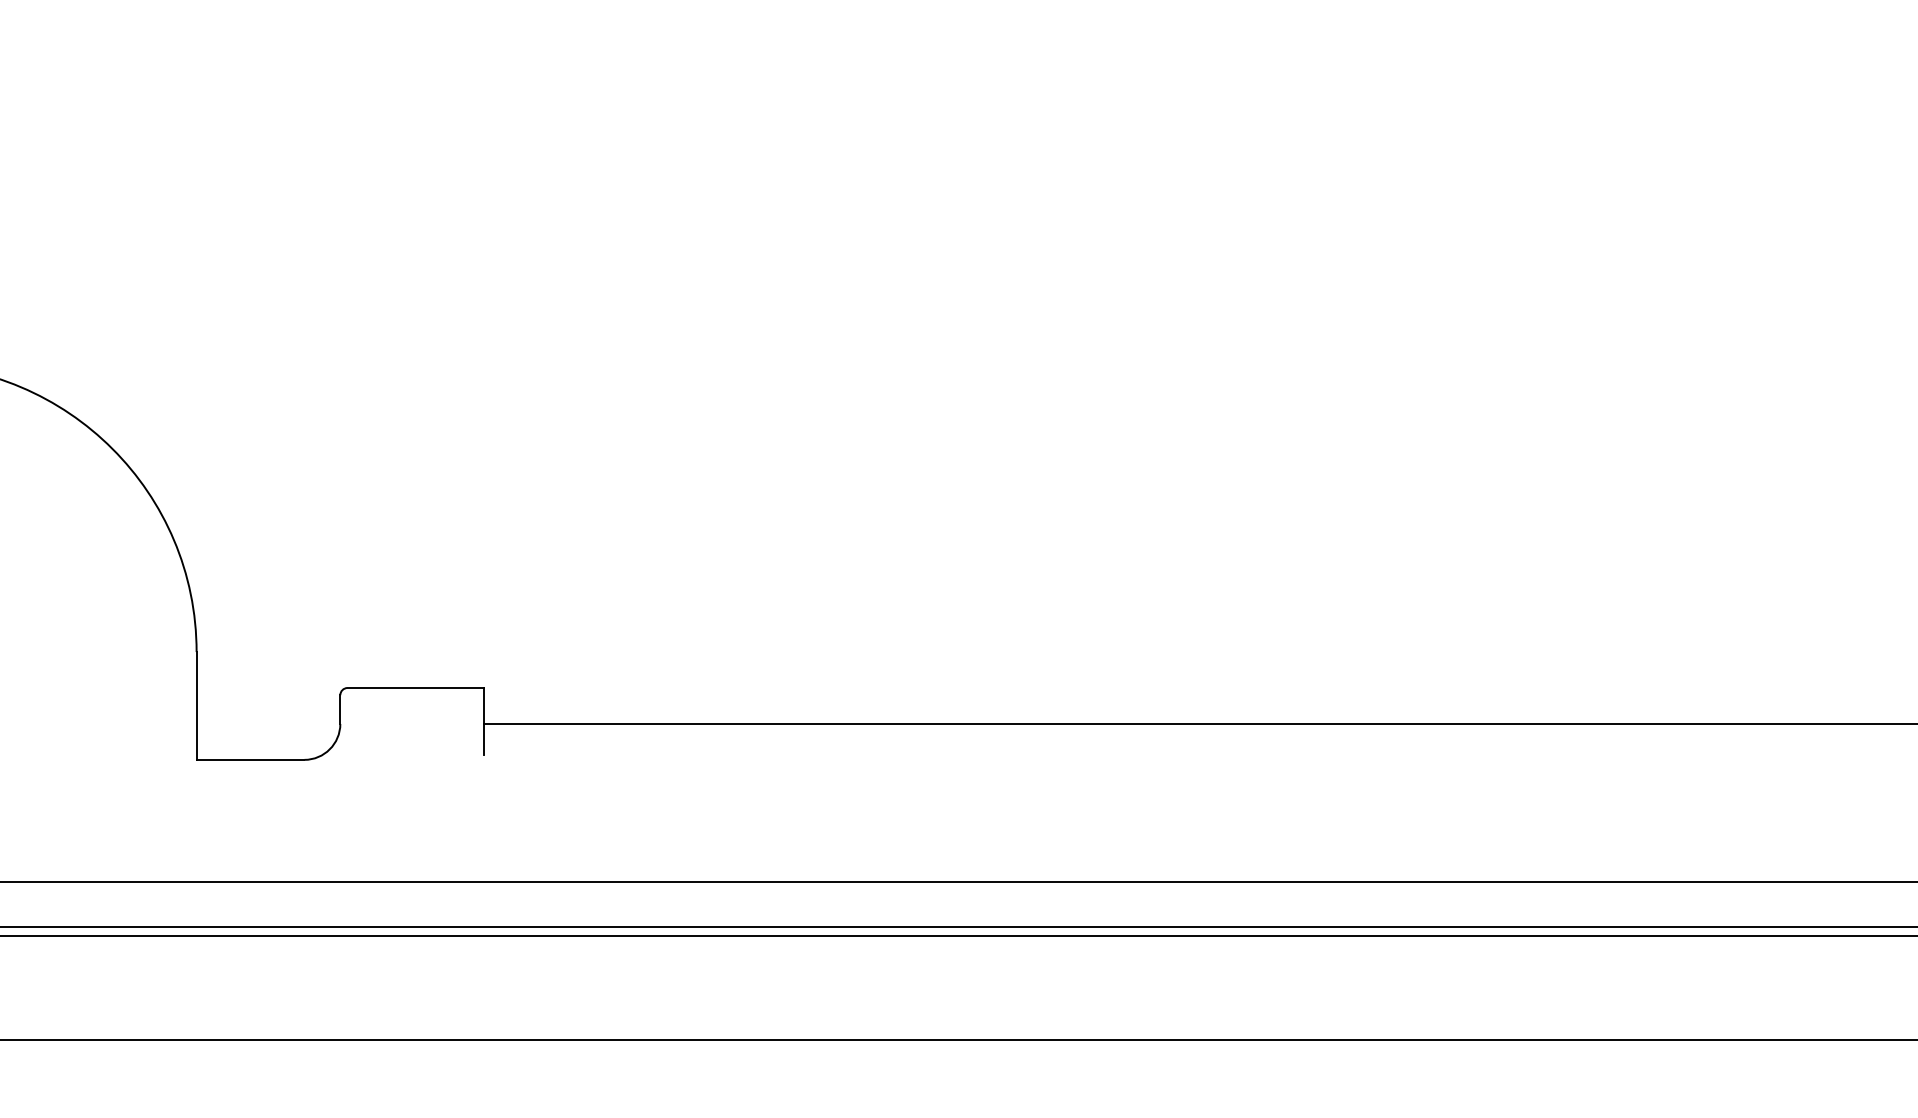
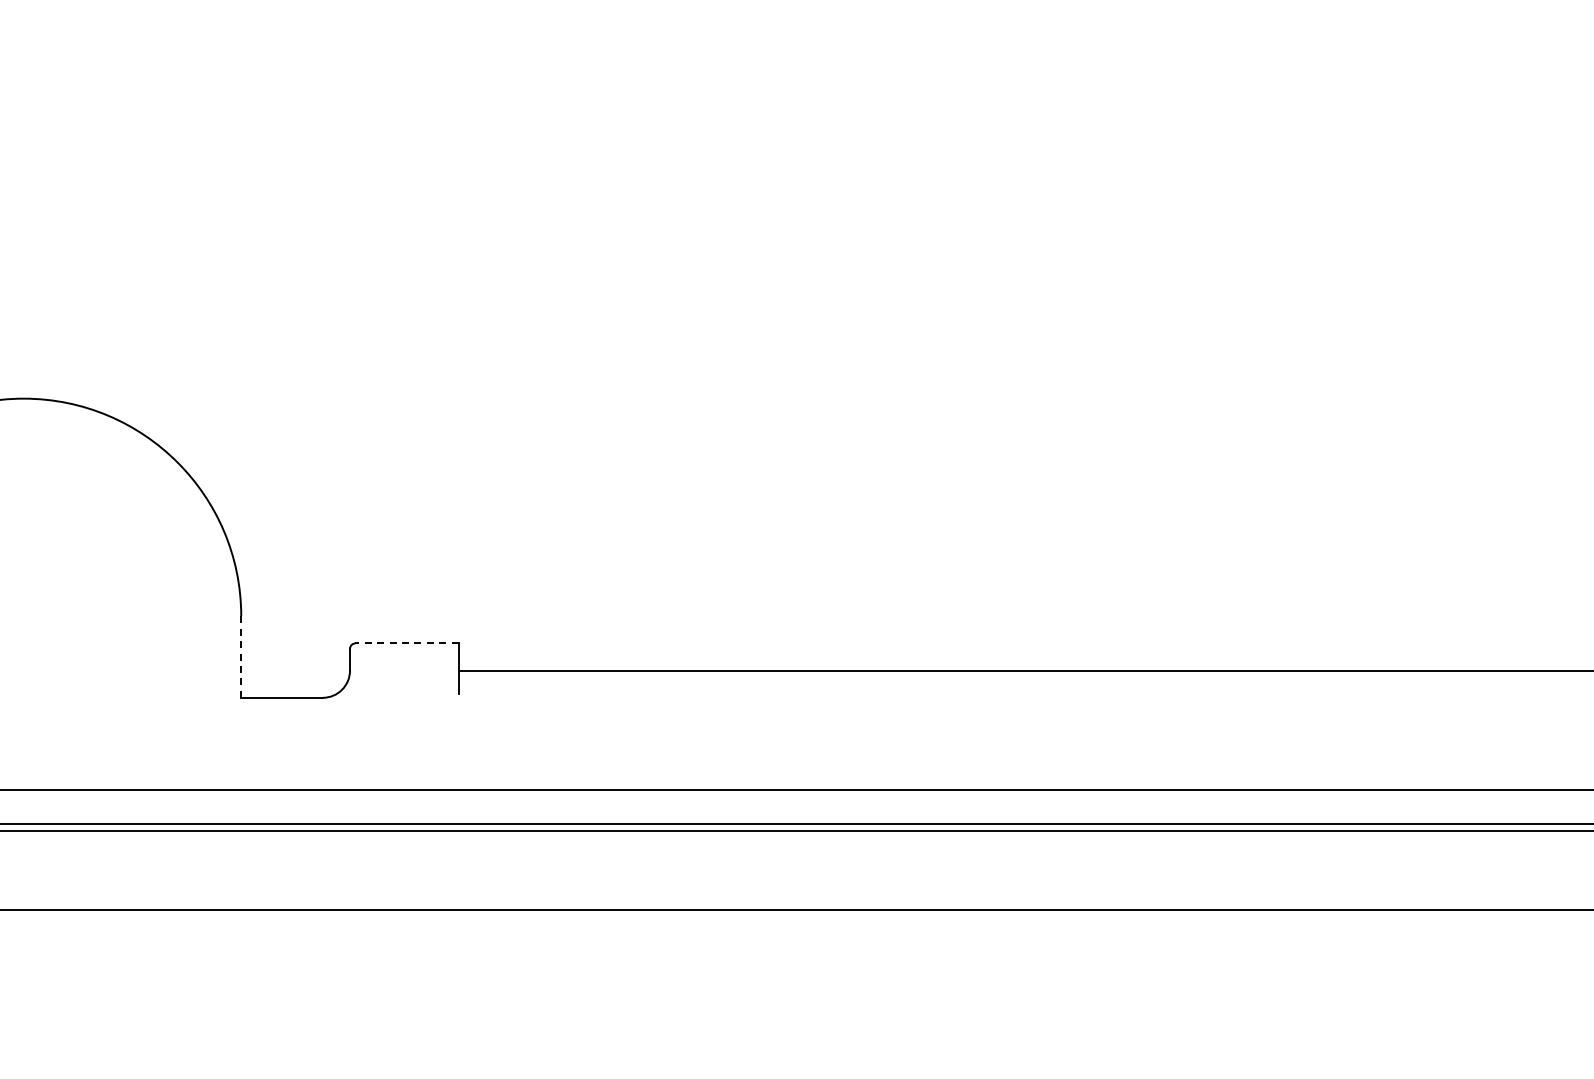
line: (416, 688) -> (407, 643), solid -> dashed
line: (196, 706) -> (241, 657), solid -> dashed

